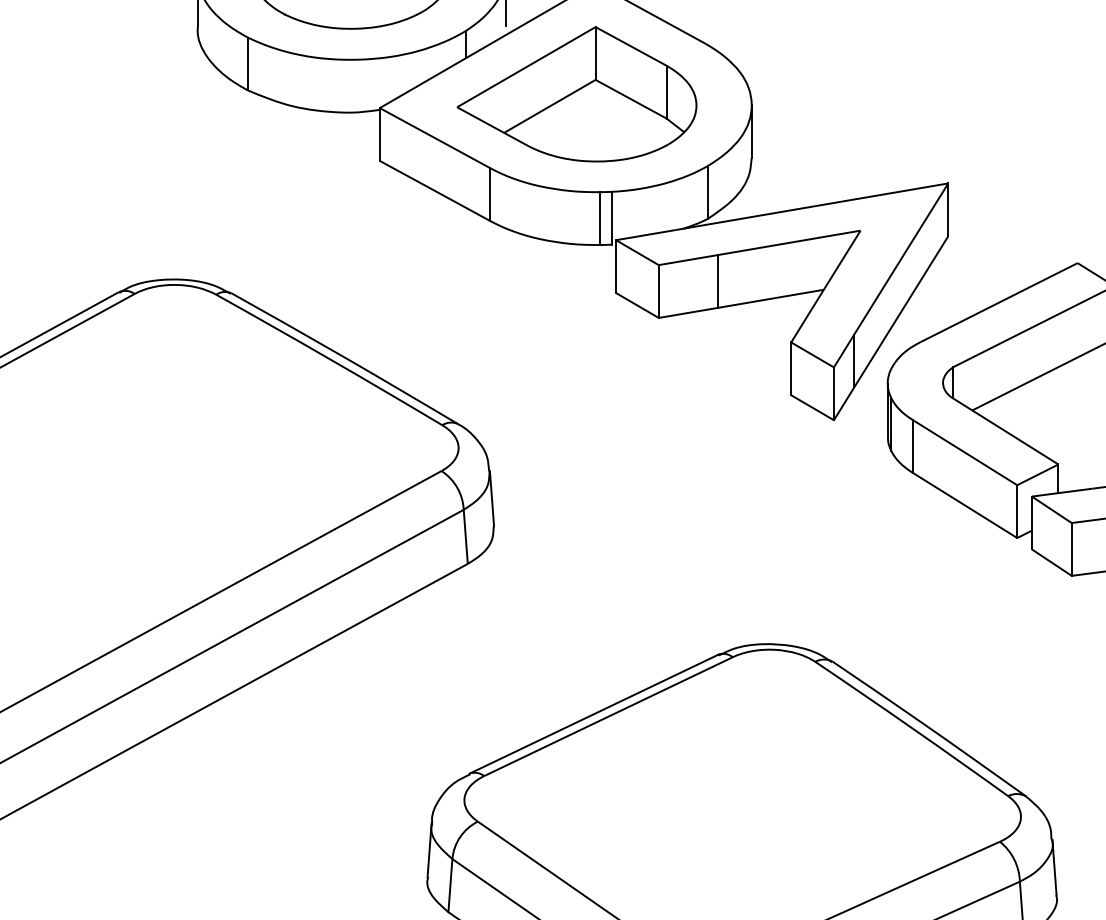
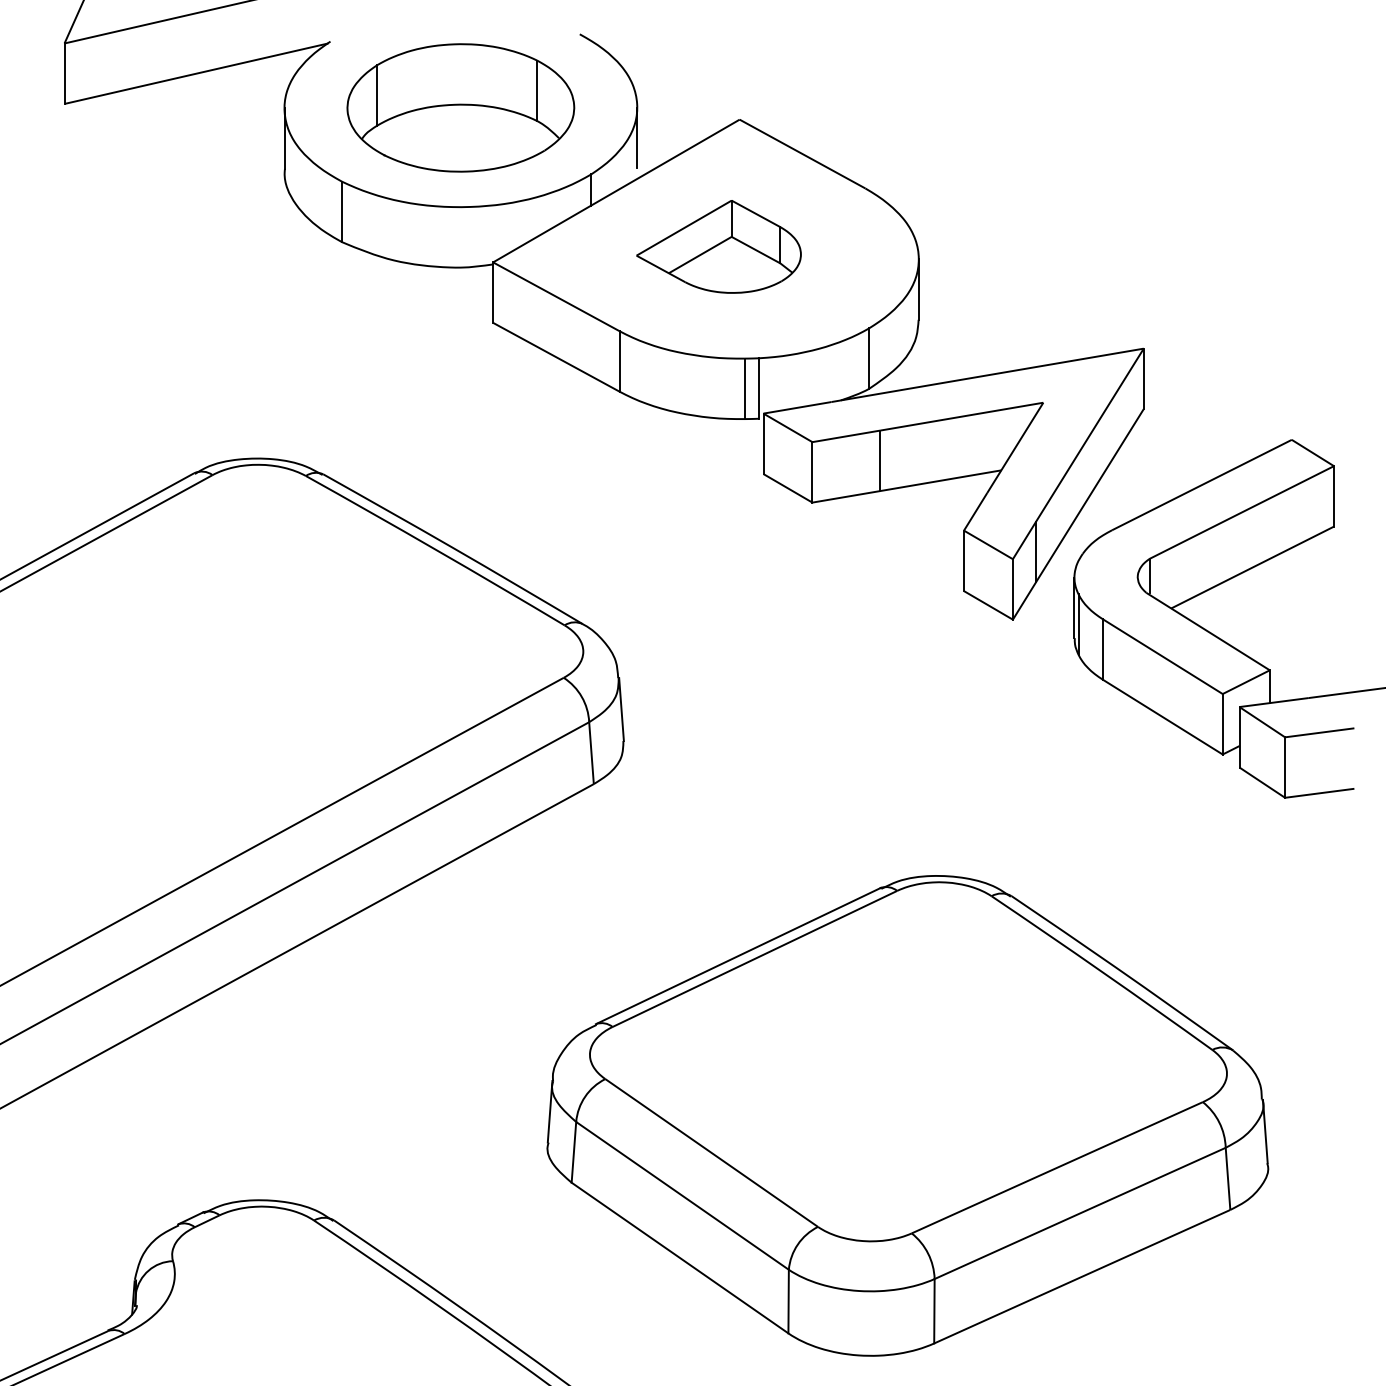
part: (576, 94) -> (718, 246), size x0.6

